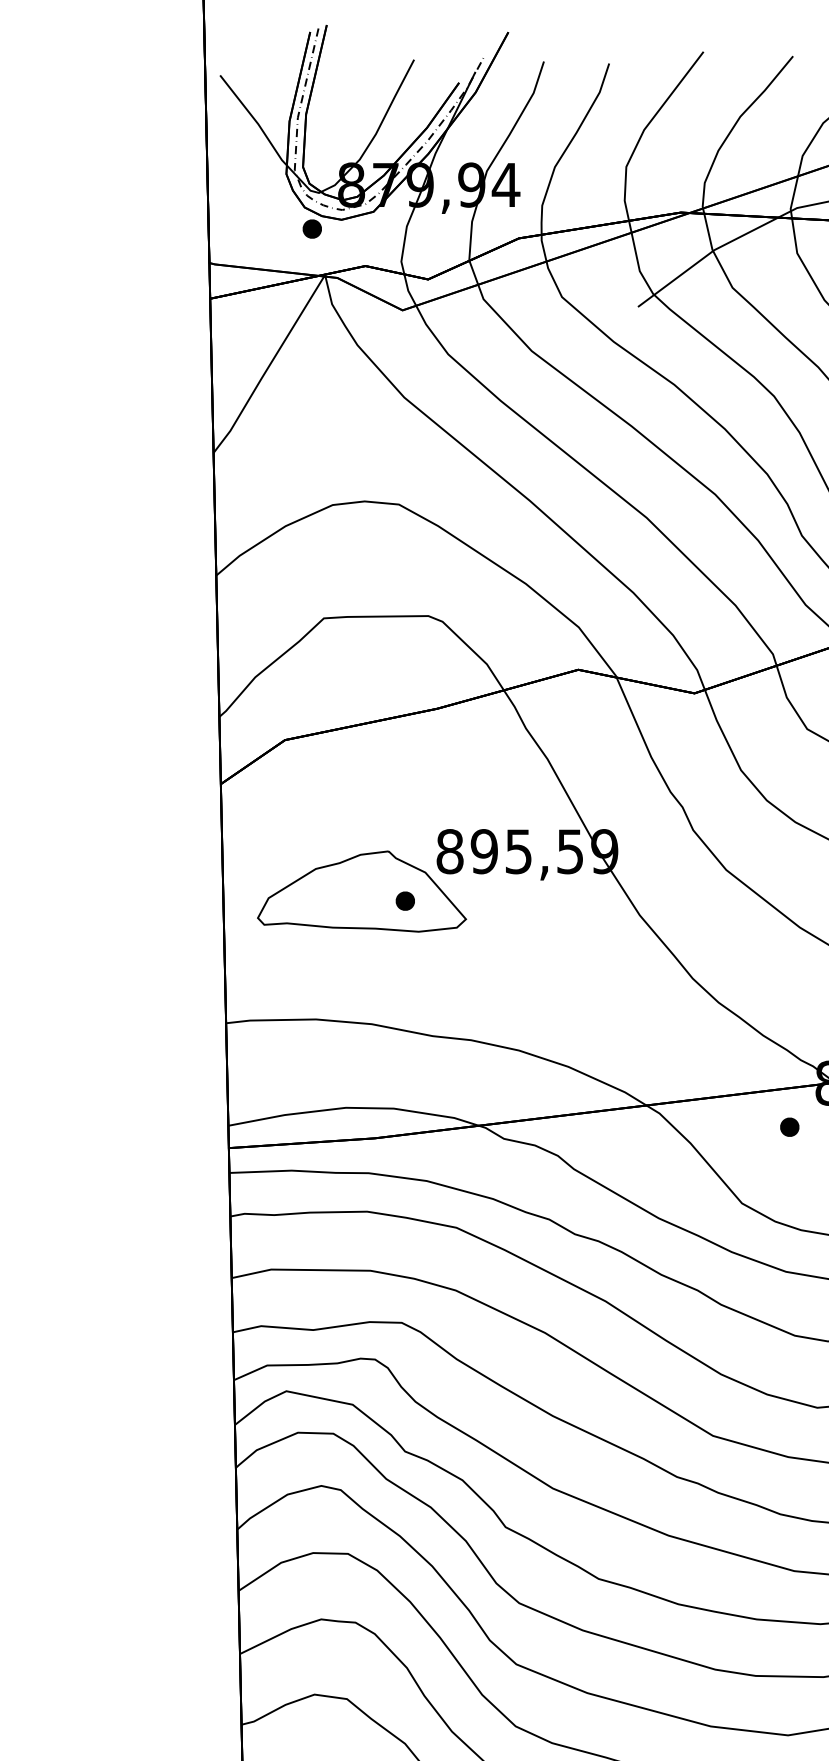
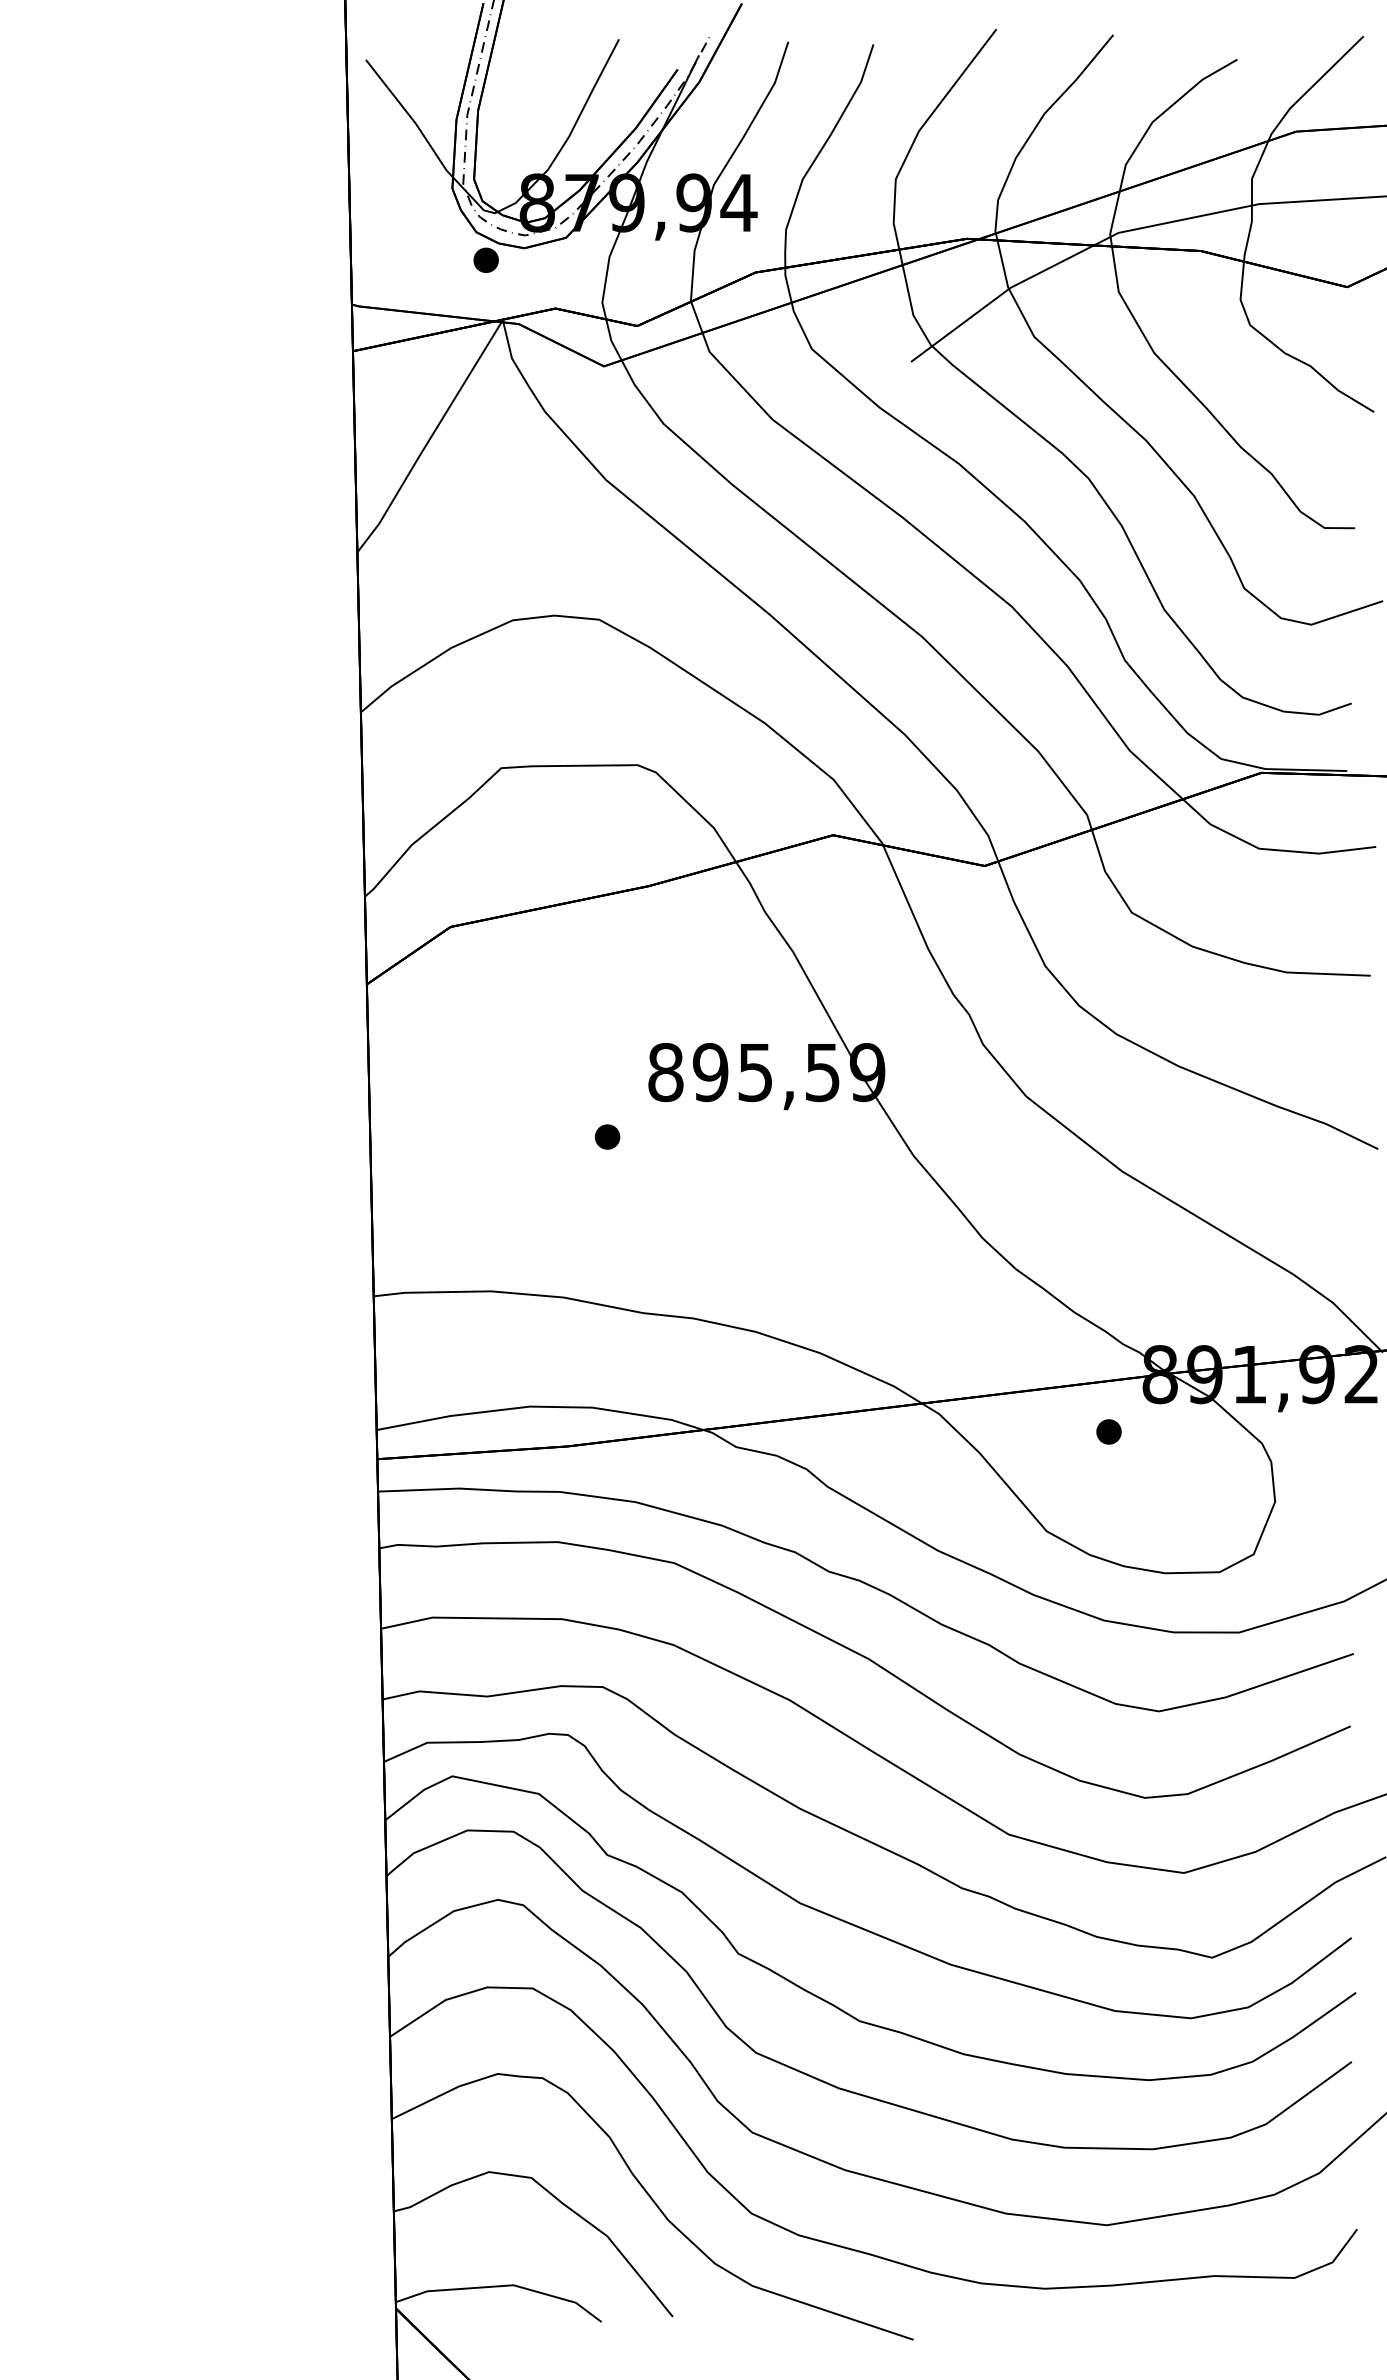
part: (361, 891) -> (550, 1124), removed

